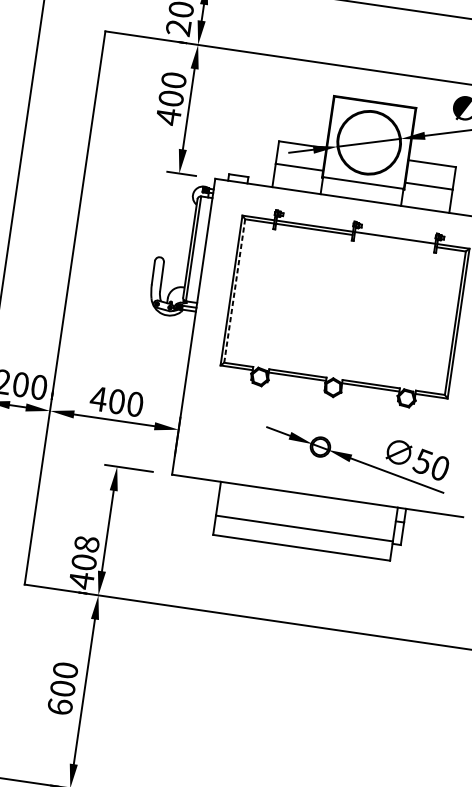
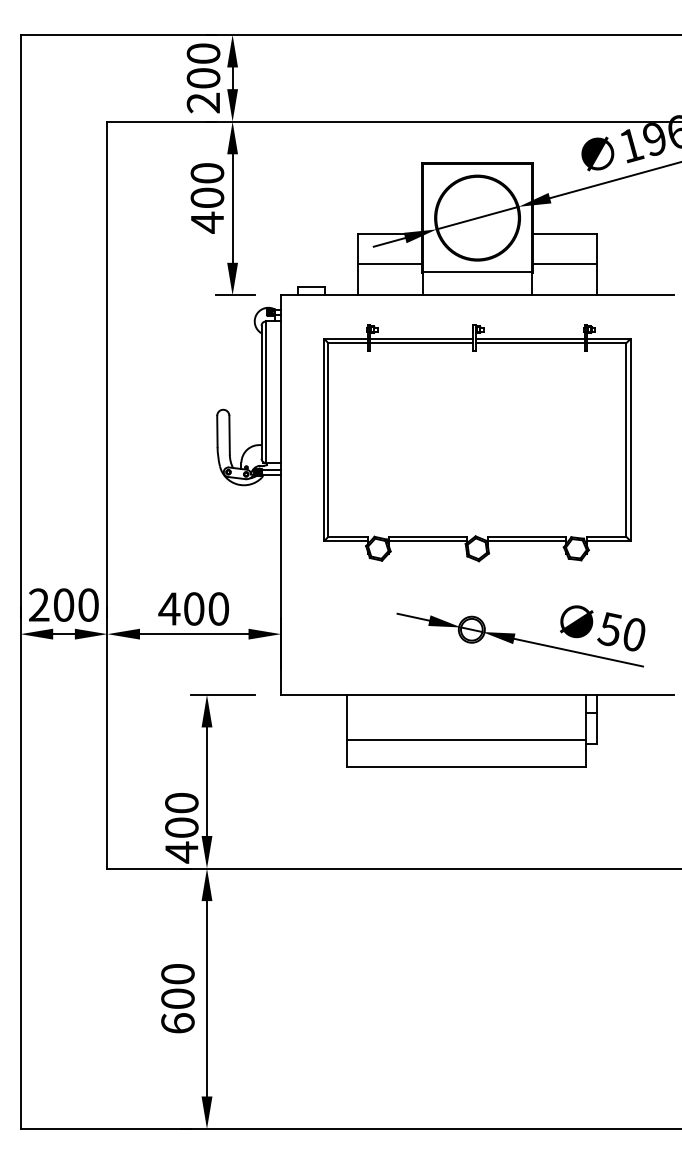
line: (394, 241) -> (530, 343), added
line: (234, 291) -> (328, 440), dashed -> solid
text: (86, 543) -> (181, 802), 408 -> 400

